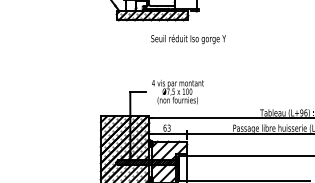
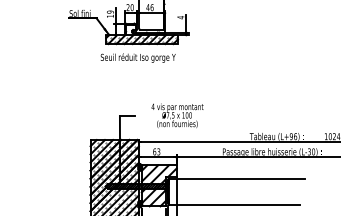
text: (187, 38) -> (137, 57), moved
text: (177, 91) -> (177, 115), moved

